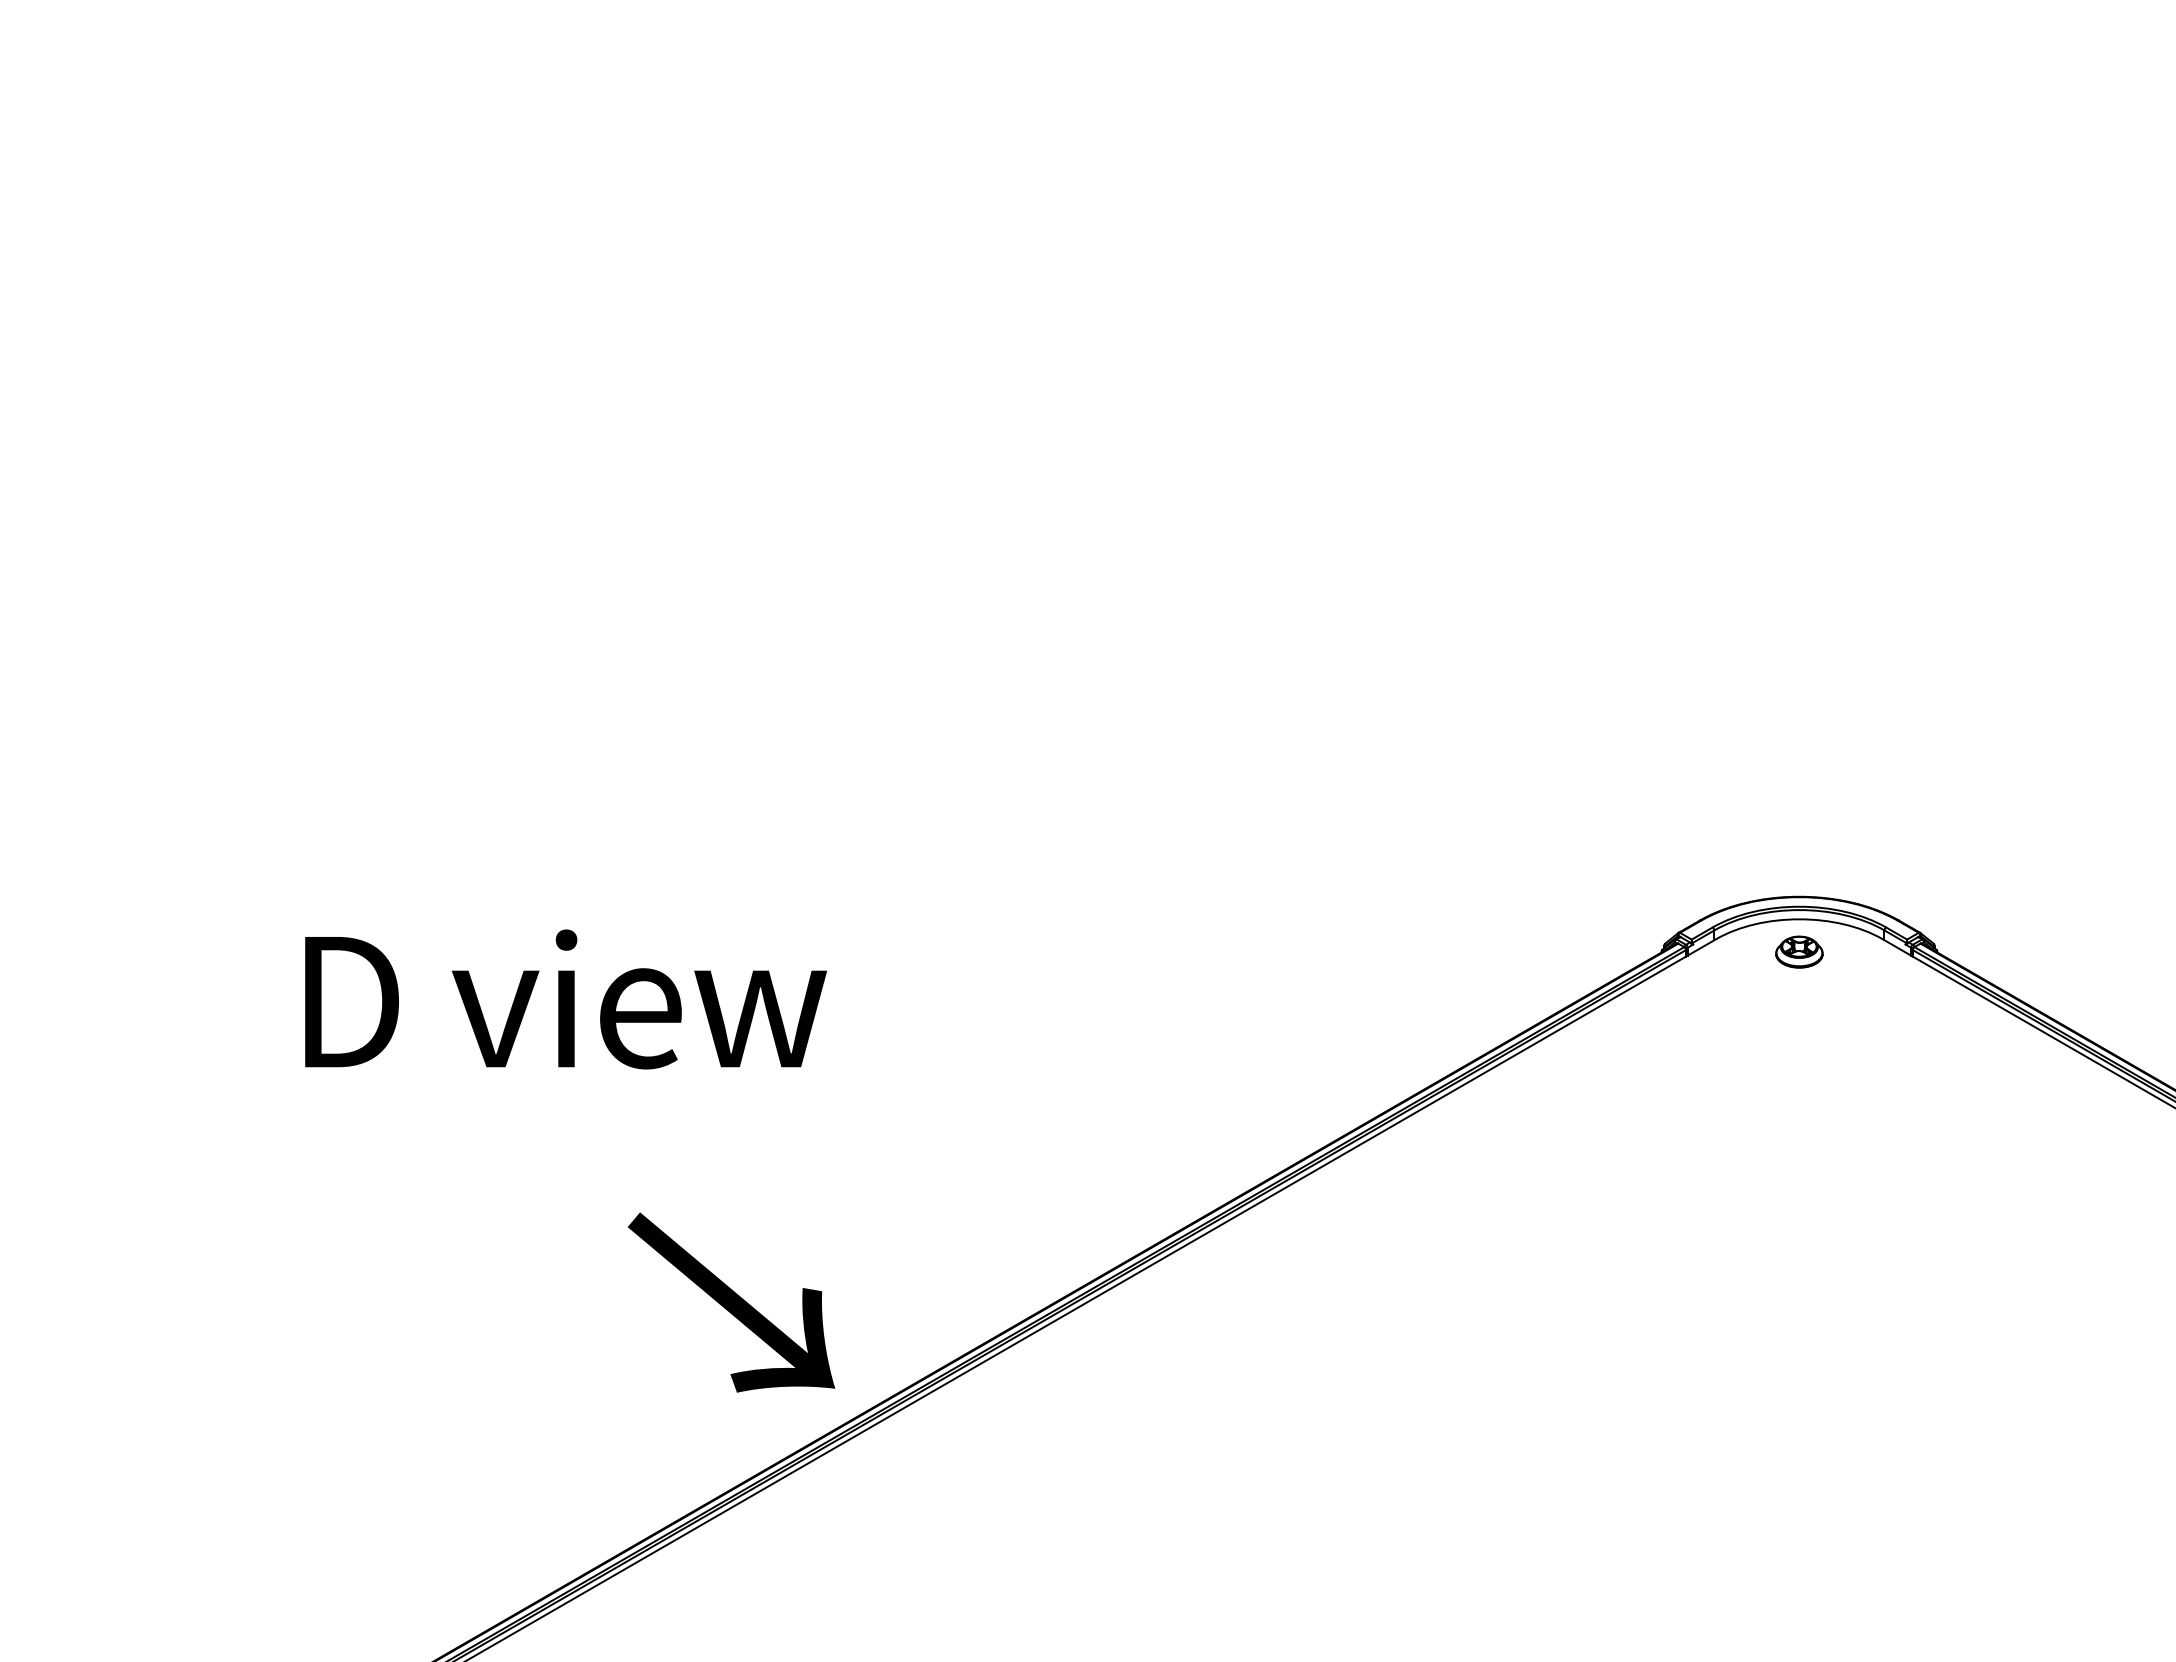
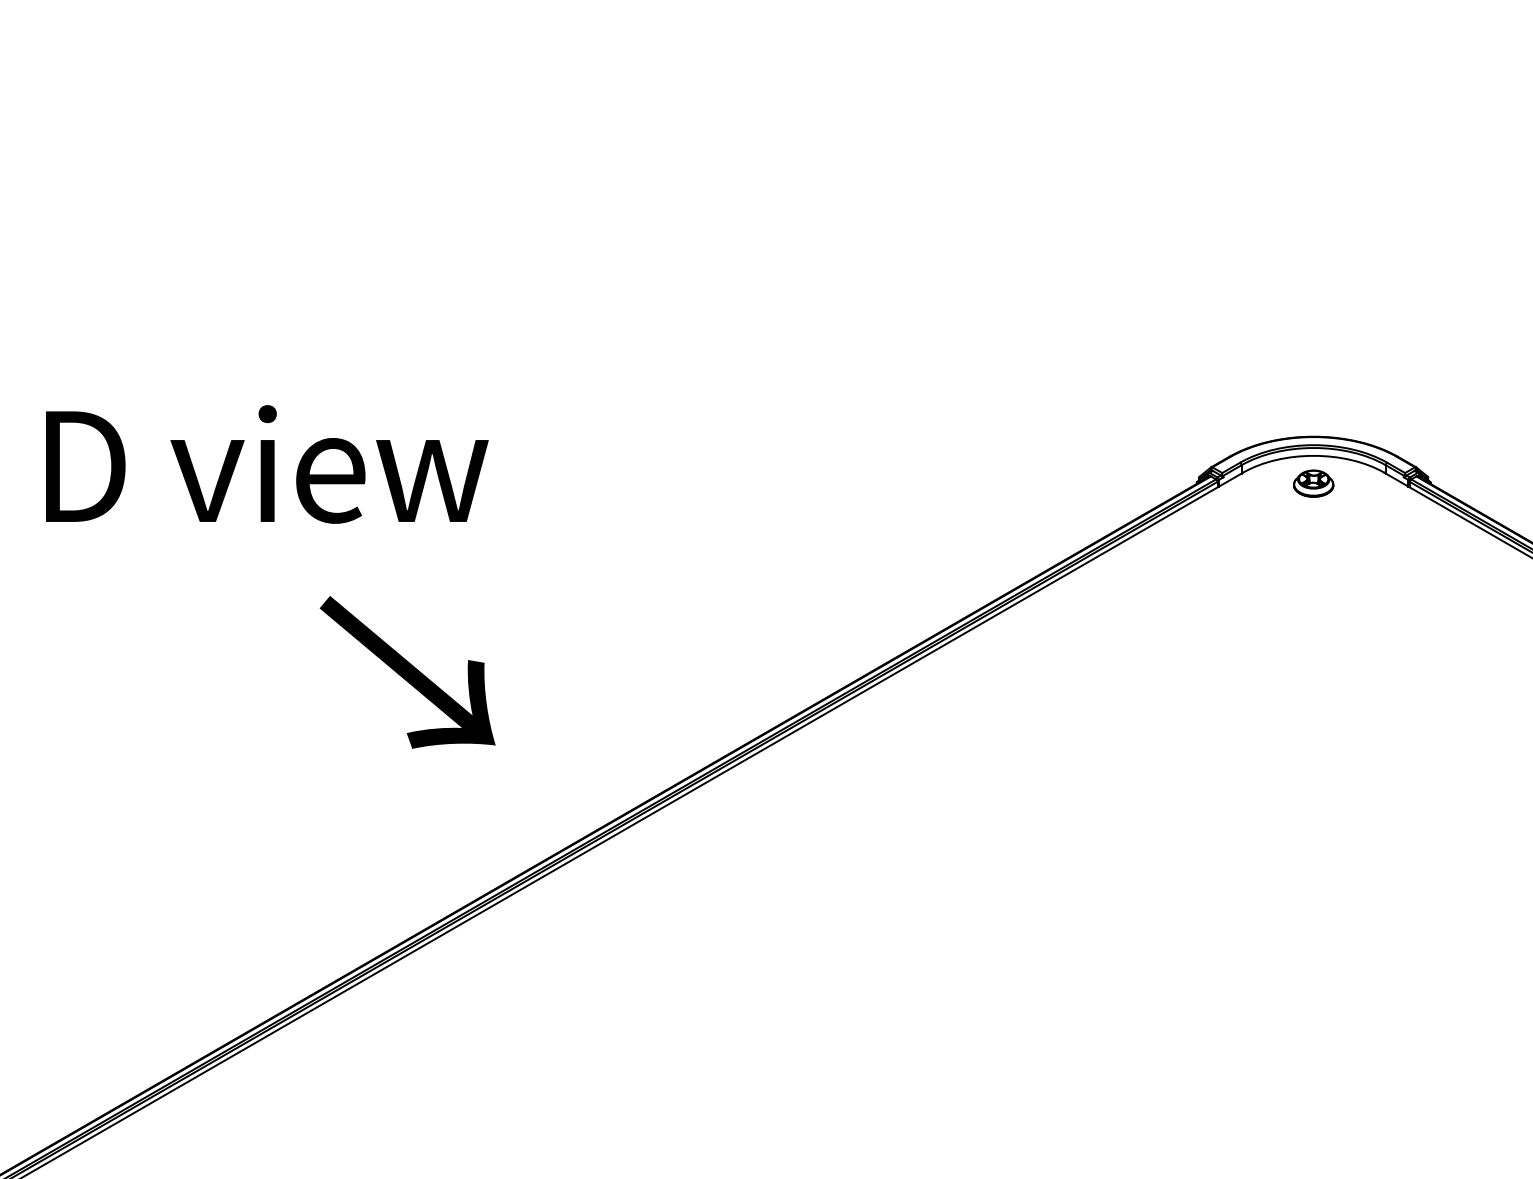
text: (565, 999) -> (266, 464), moved
text: (731, 1302) -> (407, 672), moved

